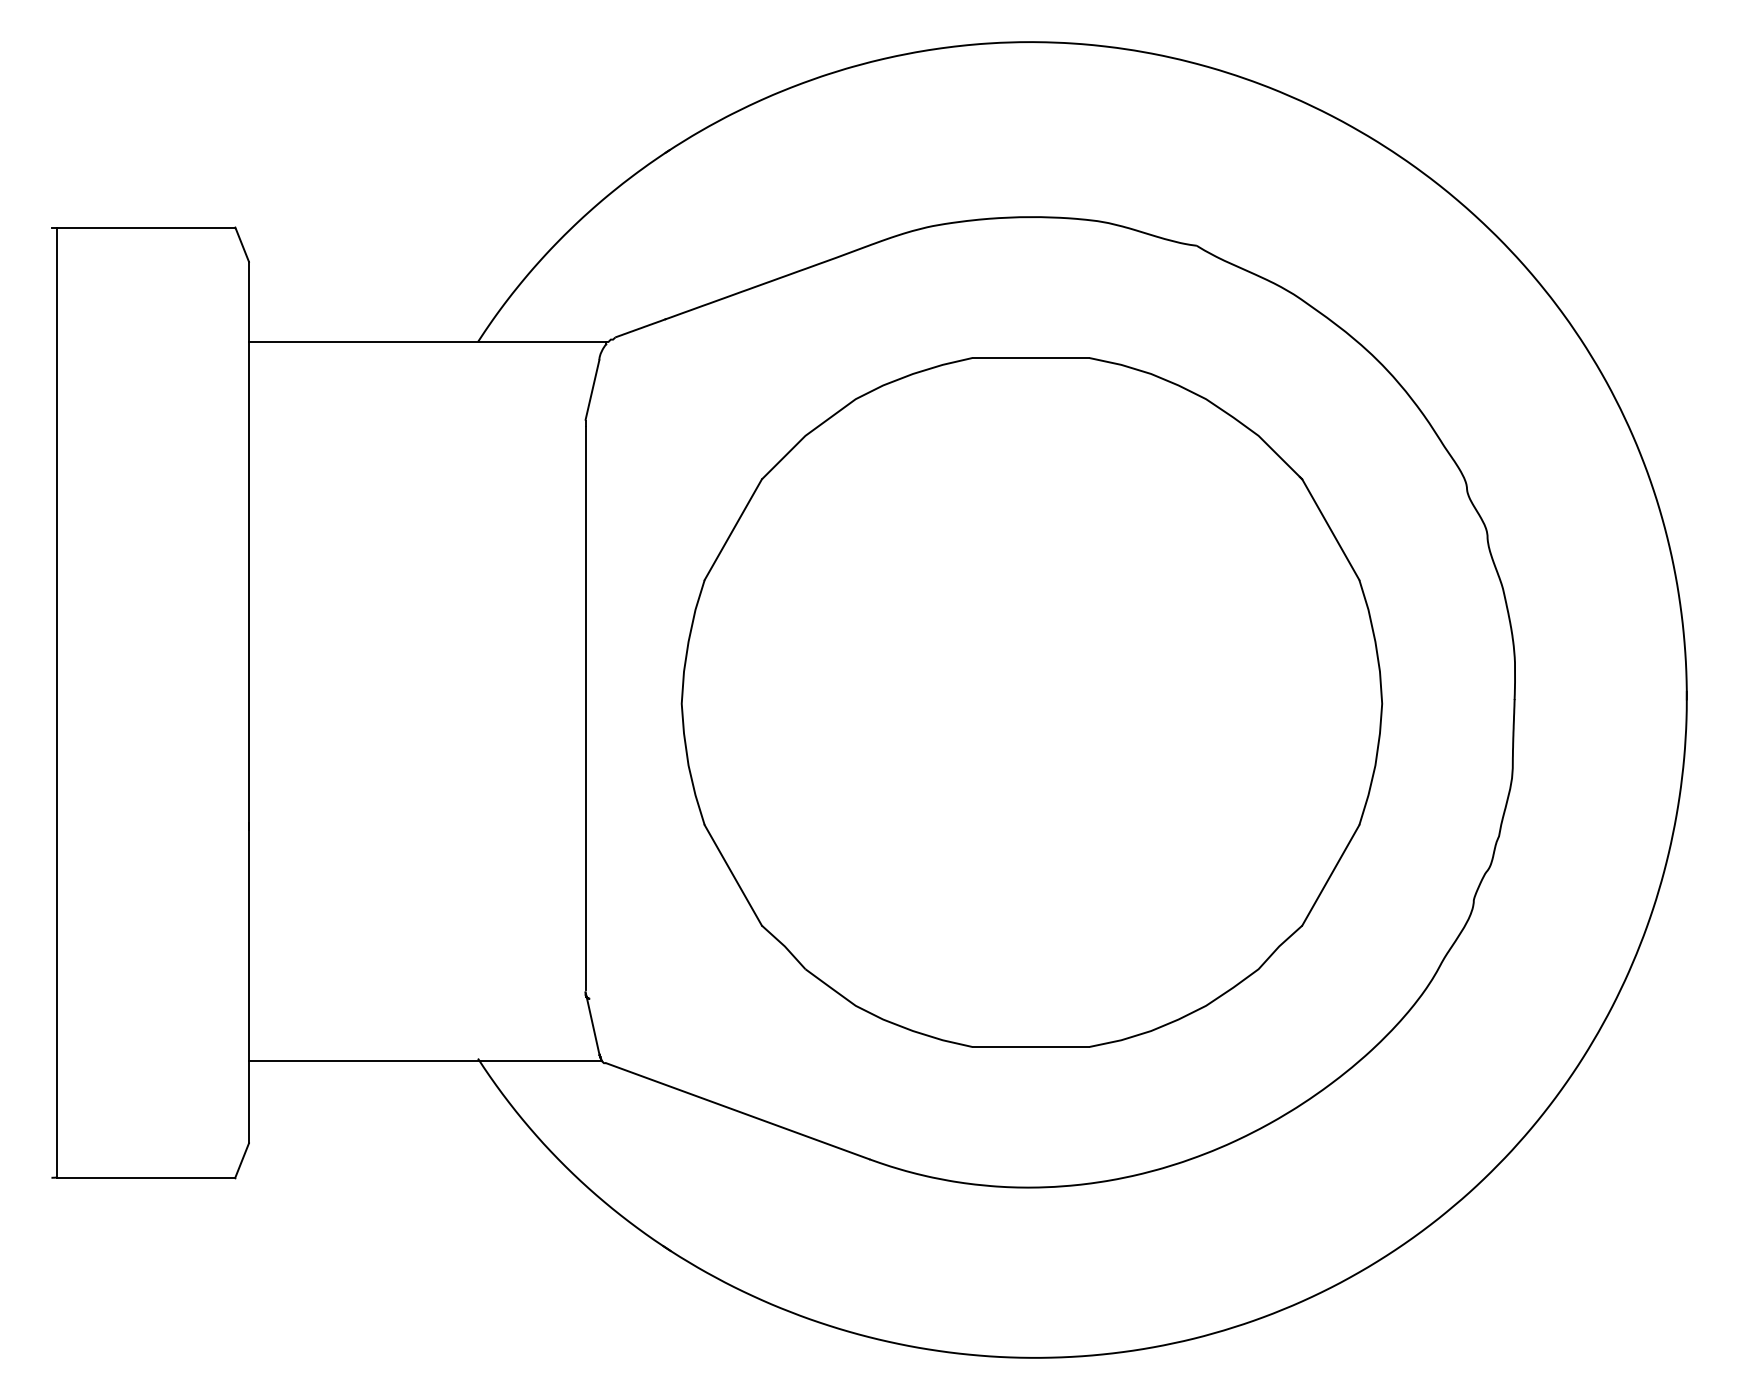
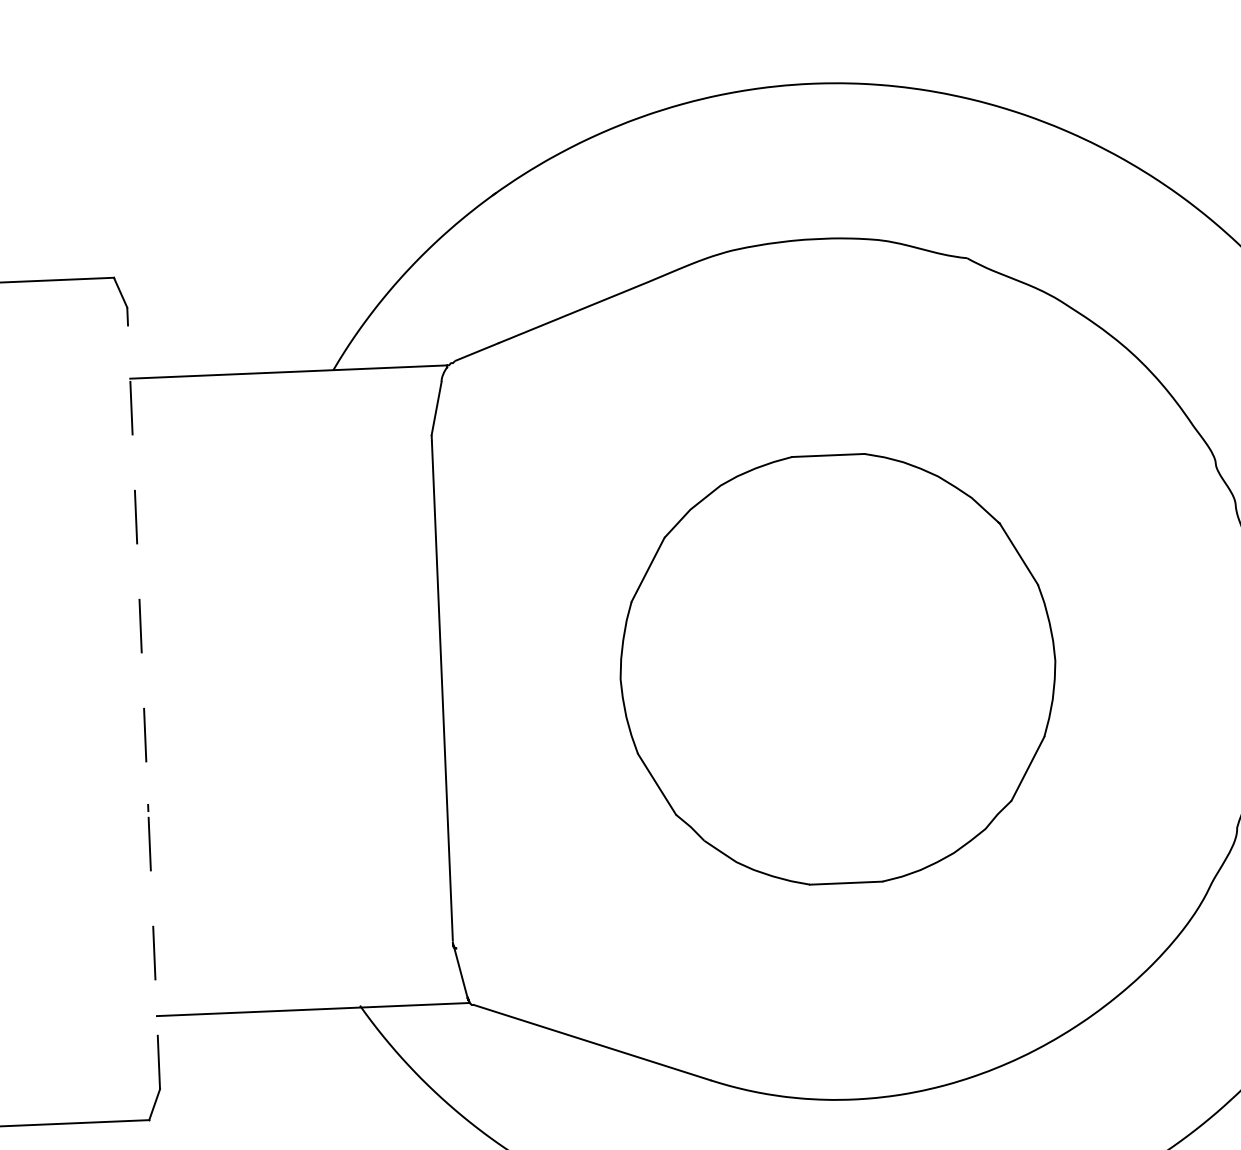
line: (248, 702) -> (143, 698), solid -> dashed
part: (1031, 702) -> (837, 669), size x0.7

